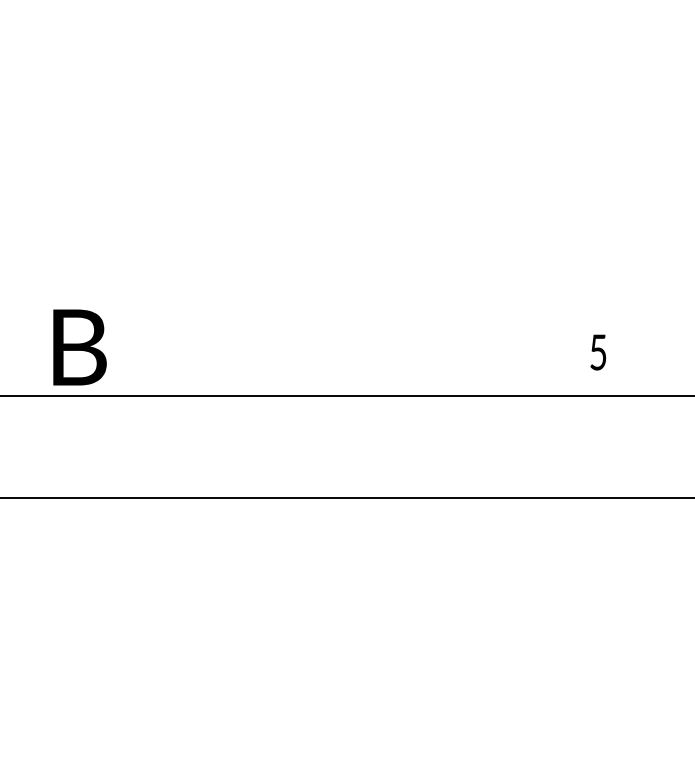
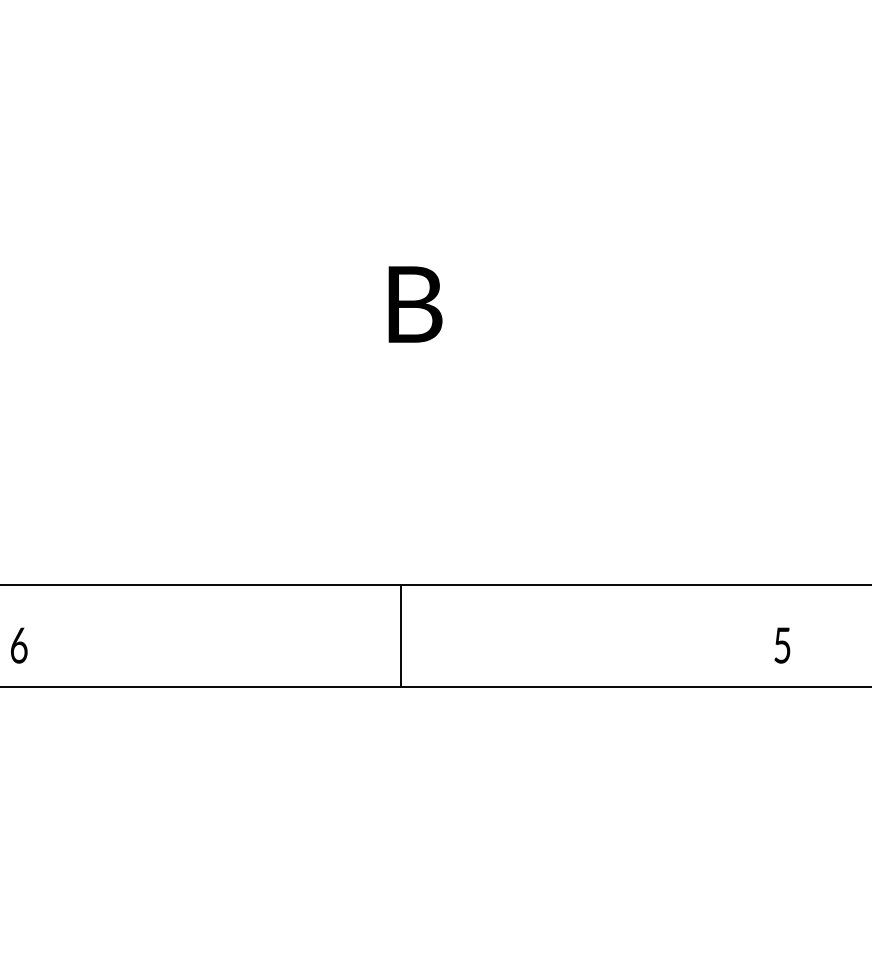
text: (79, 347) -> (415, 304), moved
text: (598, 352) -> (782, 645), moved
line: (218, 446) -> (400, 635), added

